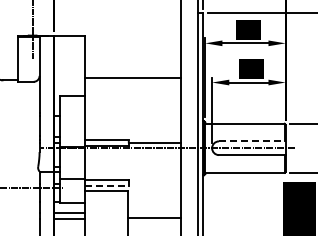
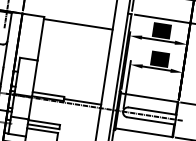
line: (132, 78) -> (78, 24), moved
line: (252, 141) -> (152, 111), dashed -> solid
line: (107, 185) -> (44, 126), dashed -> solid

